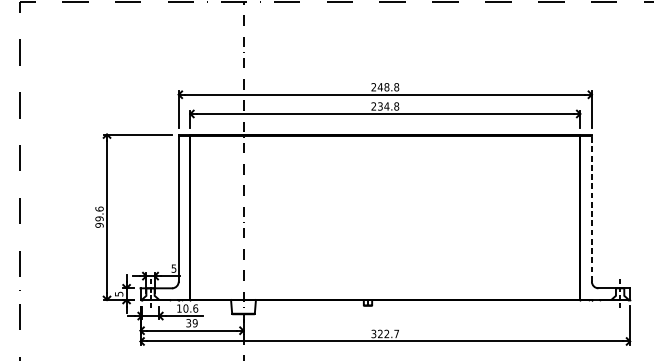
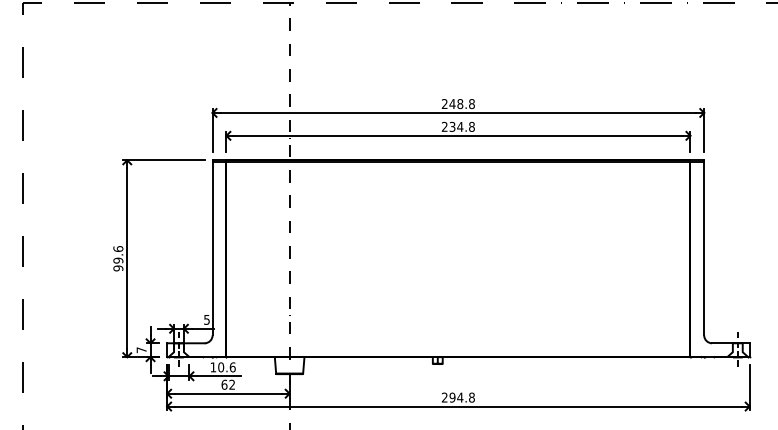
line: (592, 207) -> (704, 247), dashed -> solid
text: (119, 294) -> (141, 350), 5 -> 7
text: (192, 322) -> (228, 384), 39 -> 62
text: (385, 333) -> (458, 397), 322.7 -> 294.8

